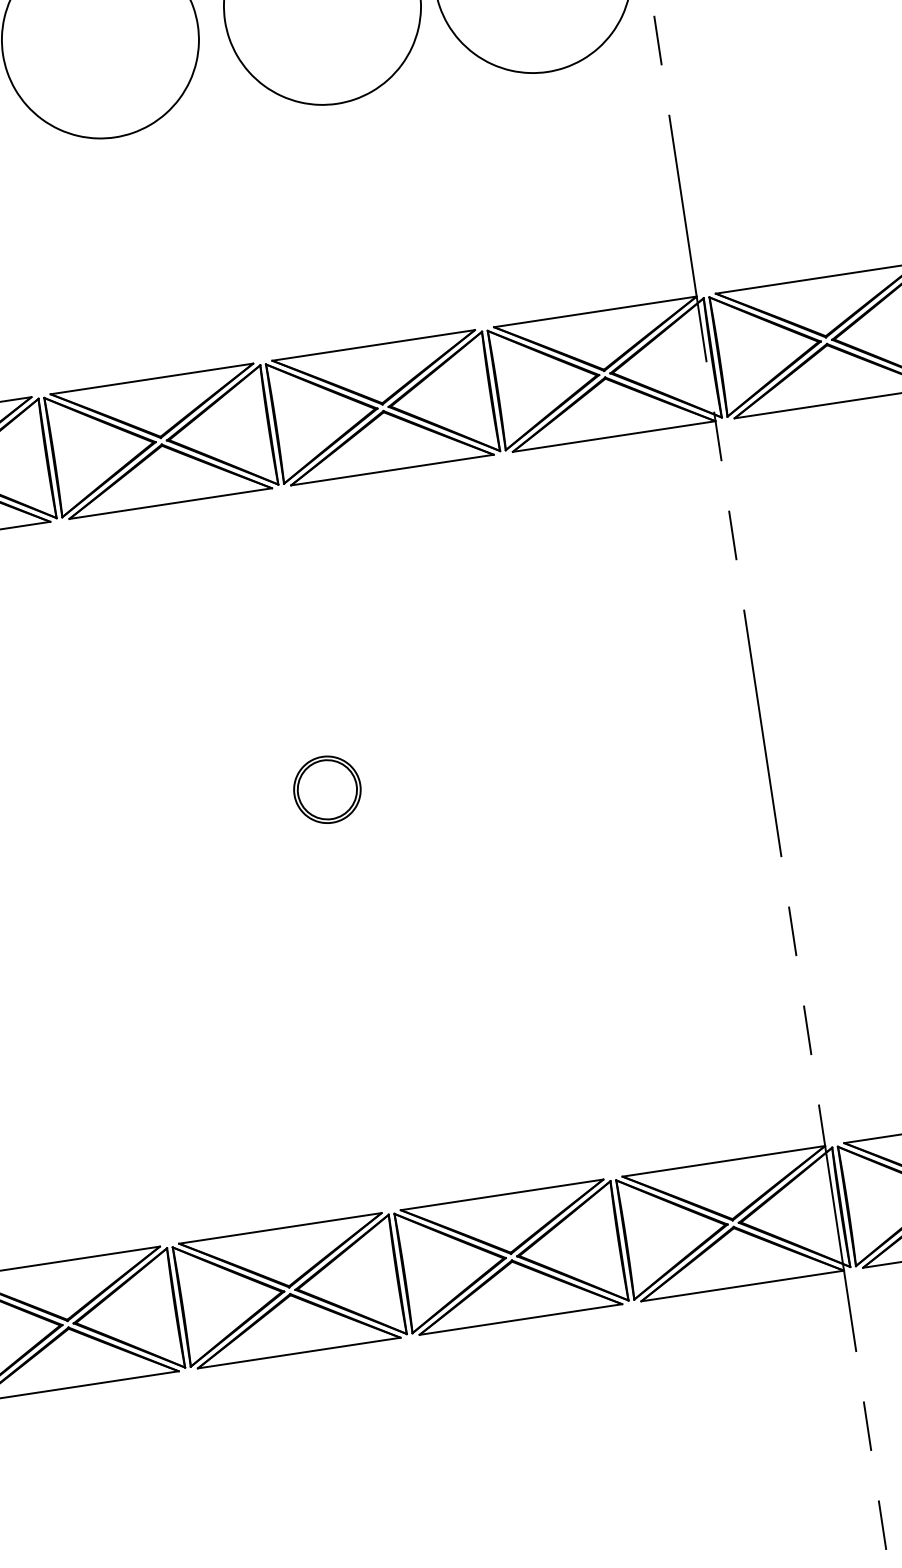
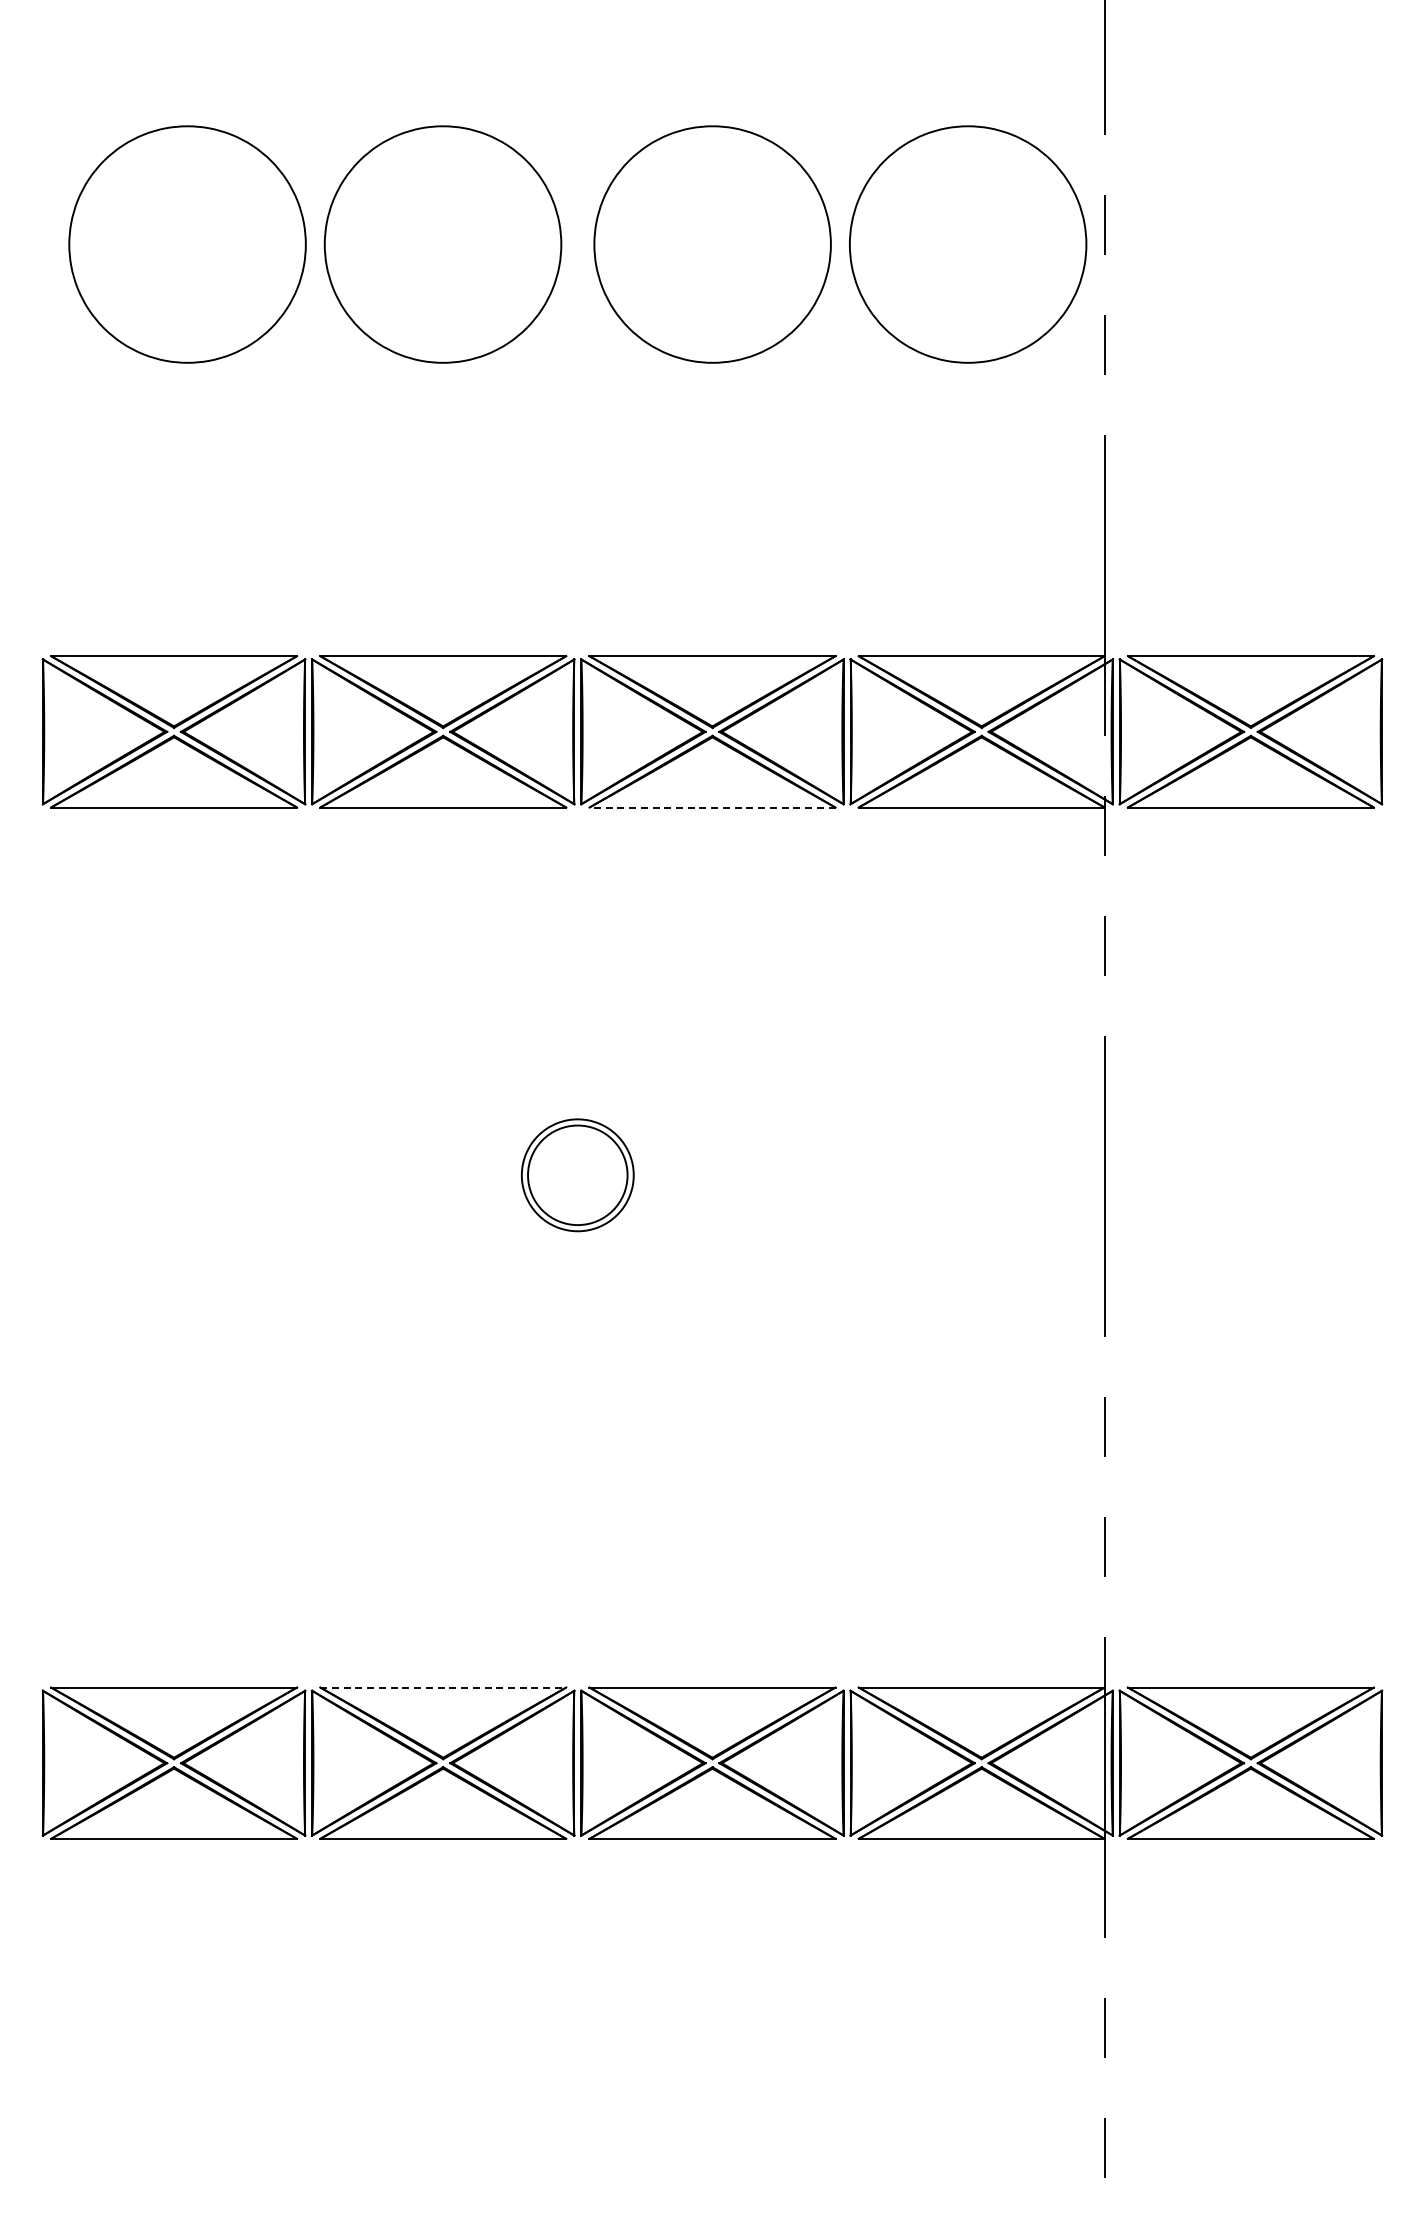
line: (392, 470) -> (712, 807), solid -> dashed
part: (327, 789) -> (577, 1175), size x1.4
line: (280, 1228) -> (443, 1687), solid -> dashed

